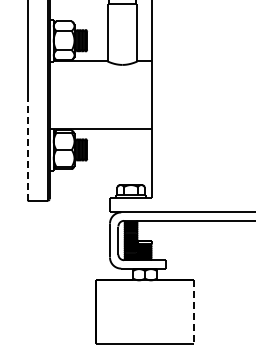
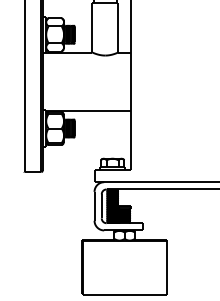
line: (28, 147) -> (24, 126), dashed -> solid
line: (194, 311) -> (167, 267), dashed -> solid

